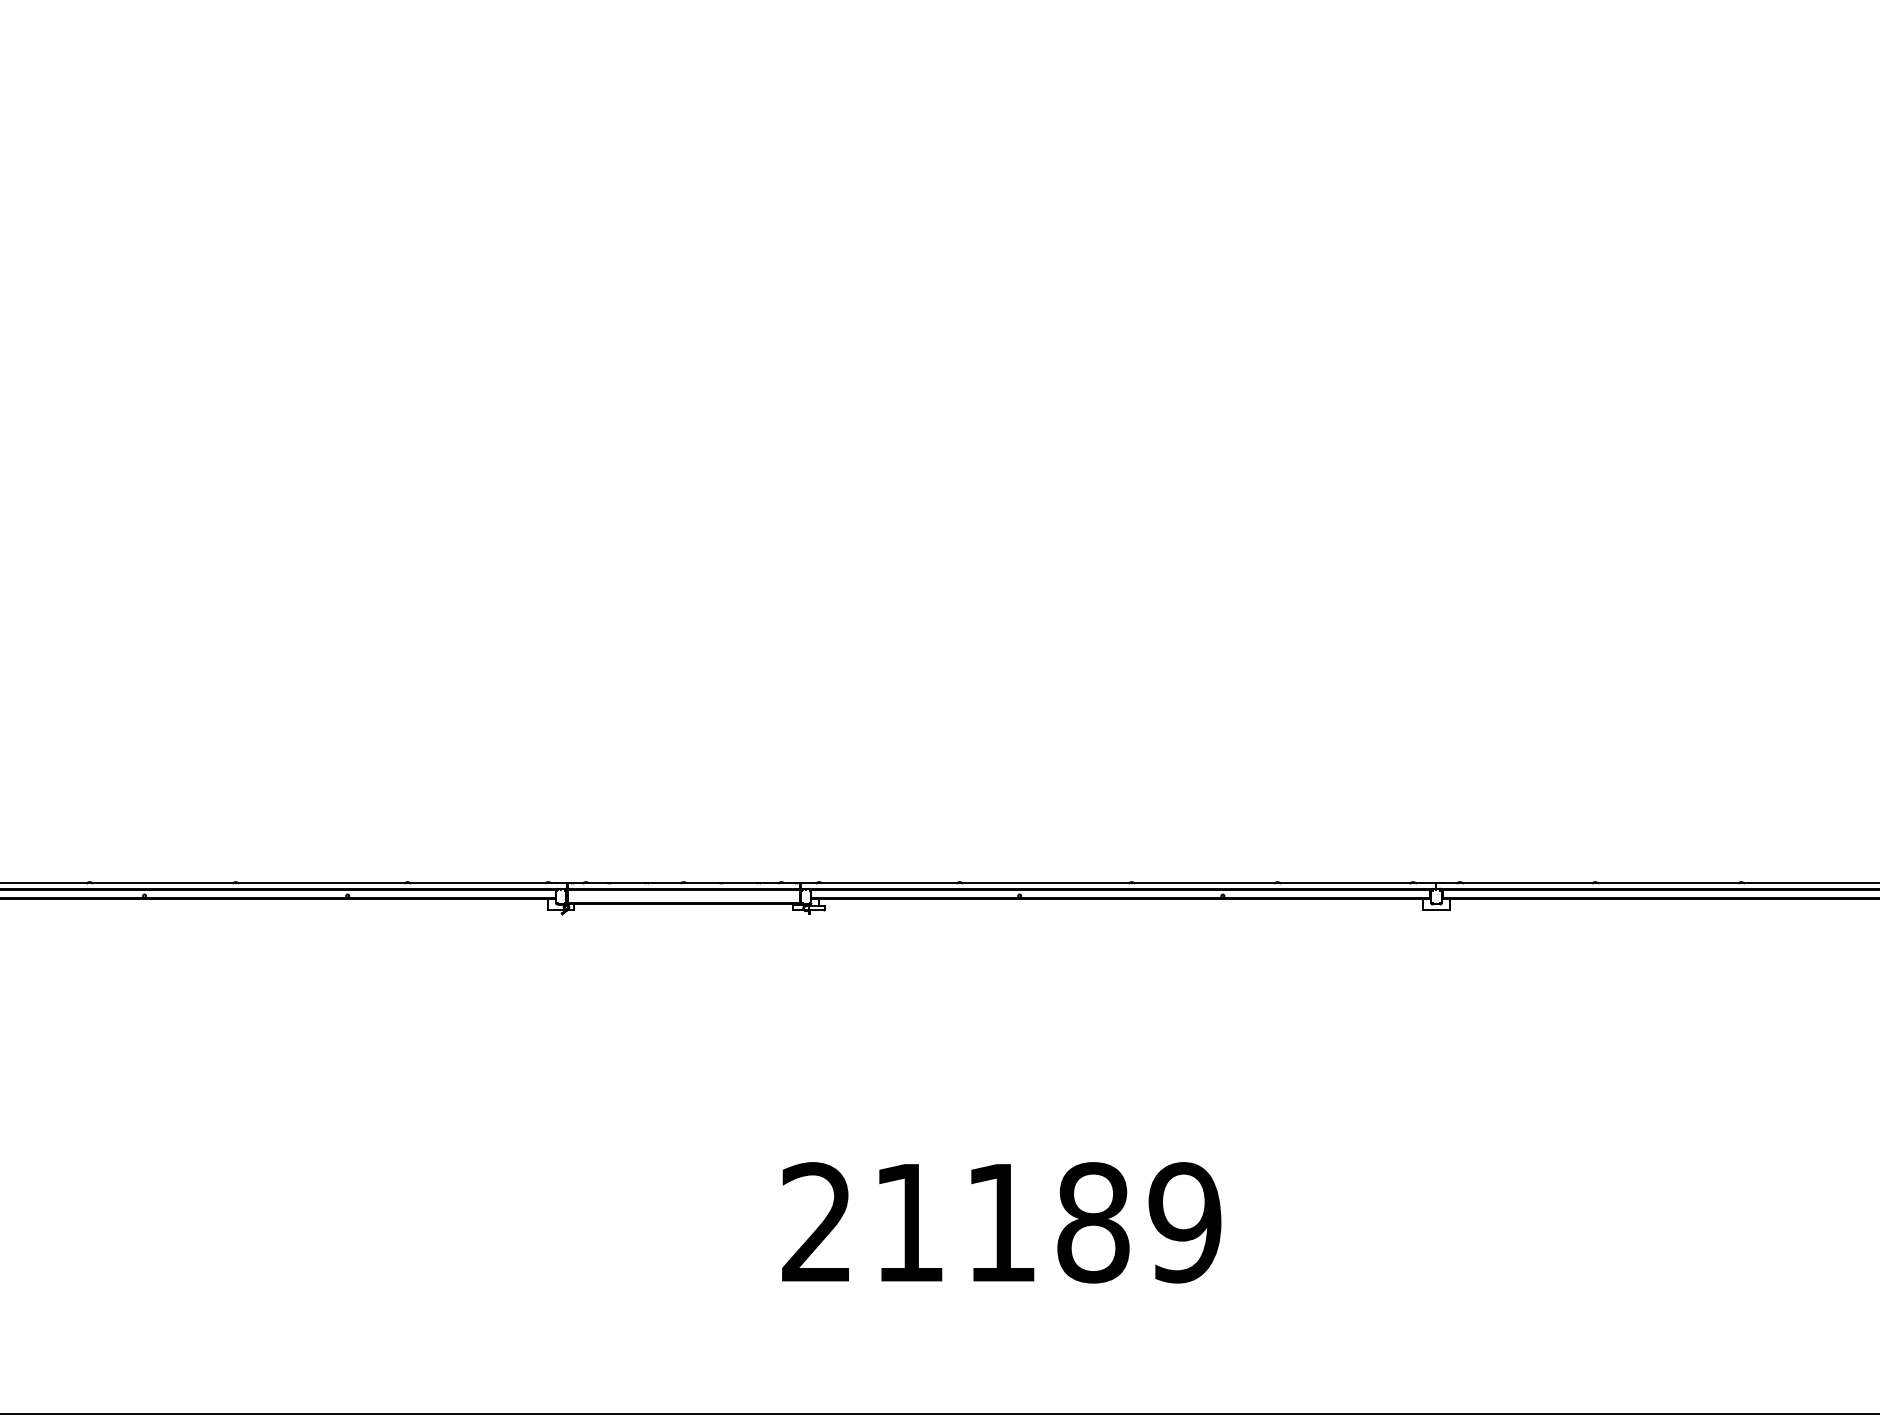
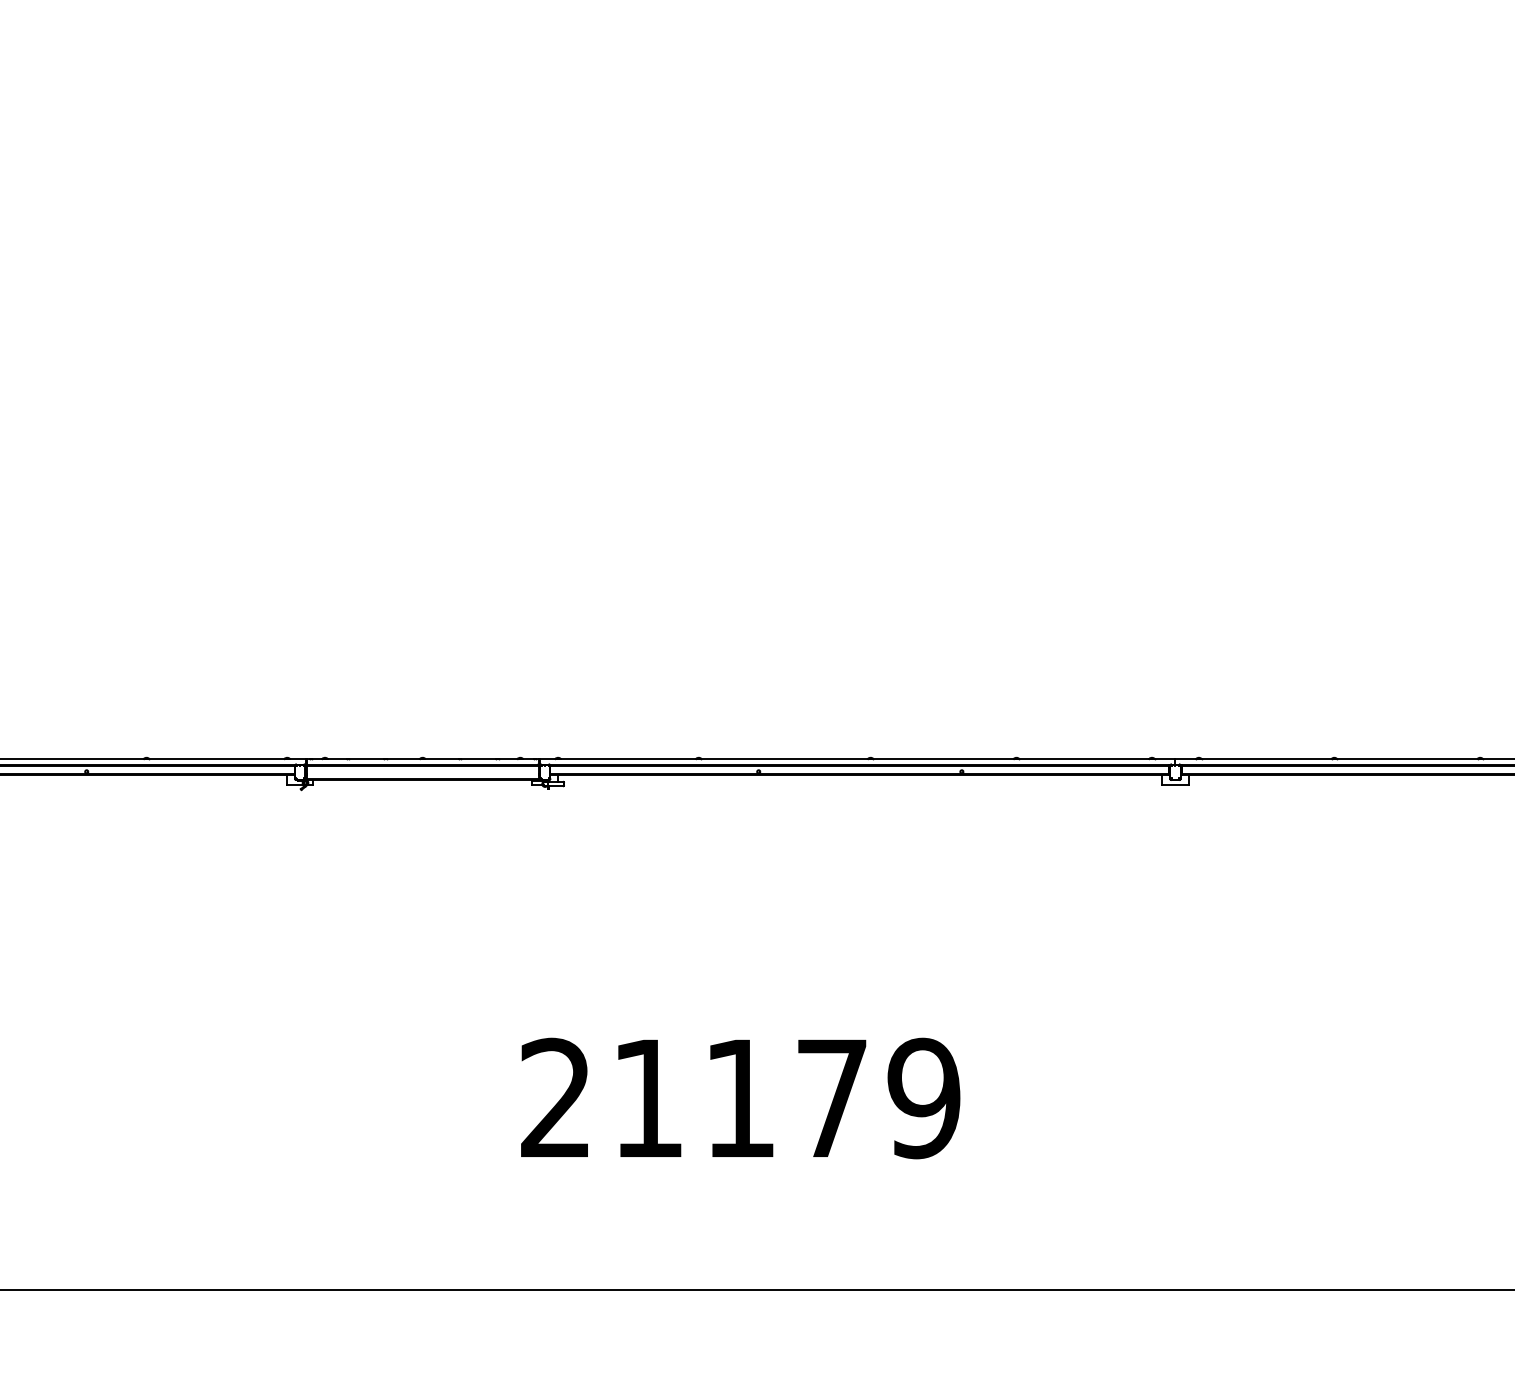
text: (1093, 1222) -> (832, 1098), 21189 -> 21179

